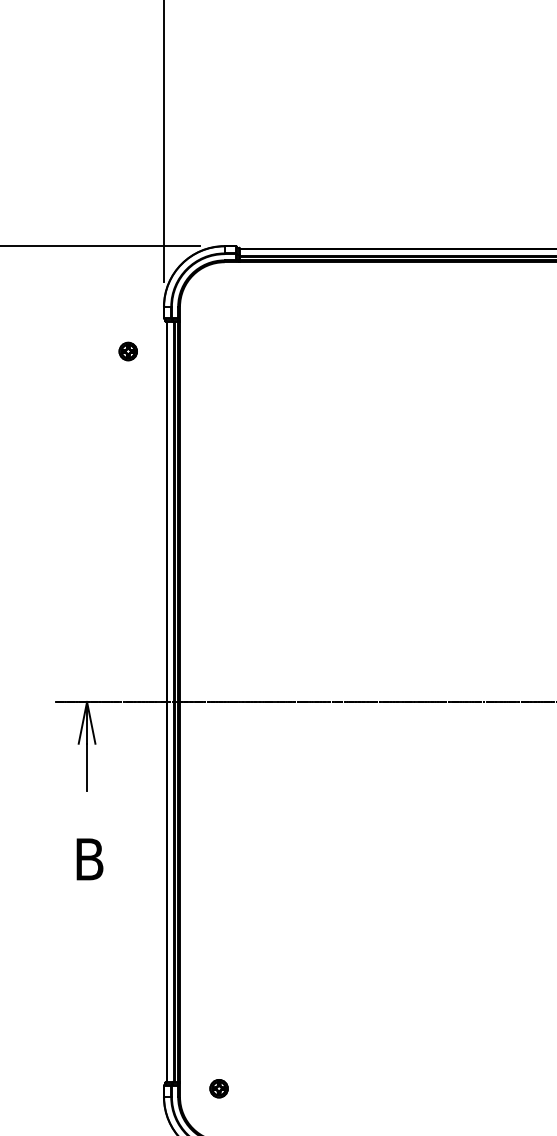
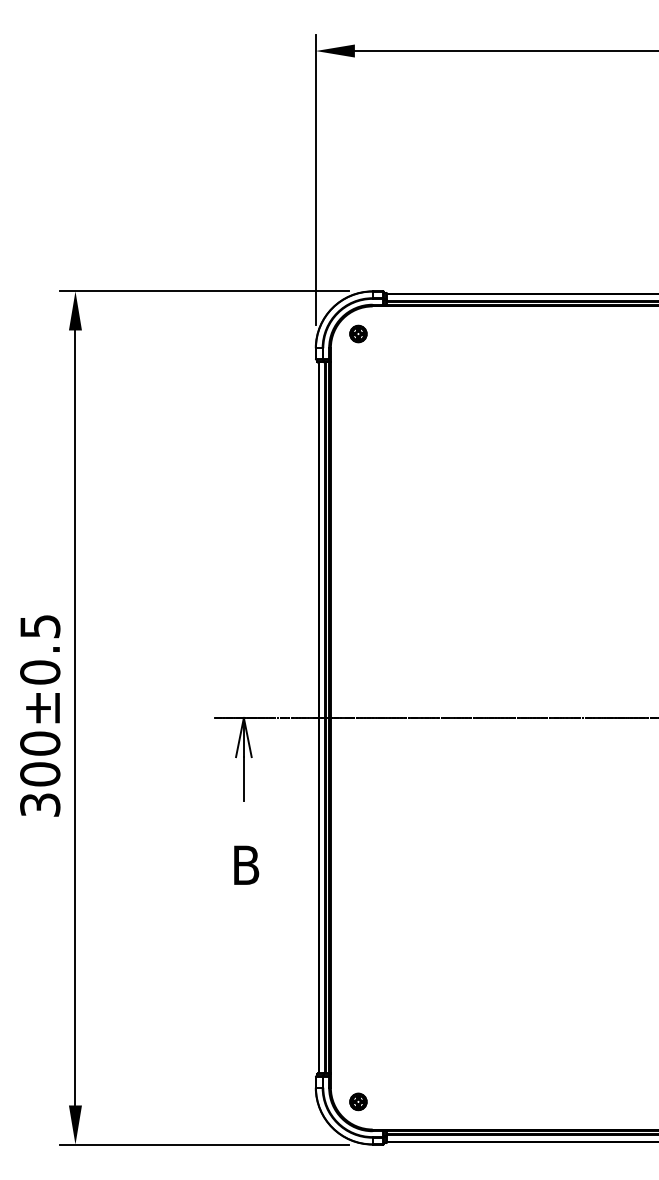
part: (128, 350) -> (358, 333), moved
part: (219, 1088) -> (358, 1101), moved

